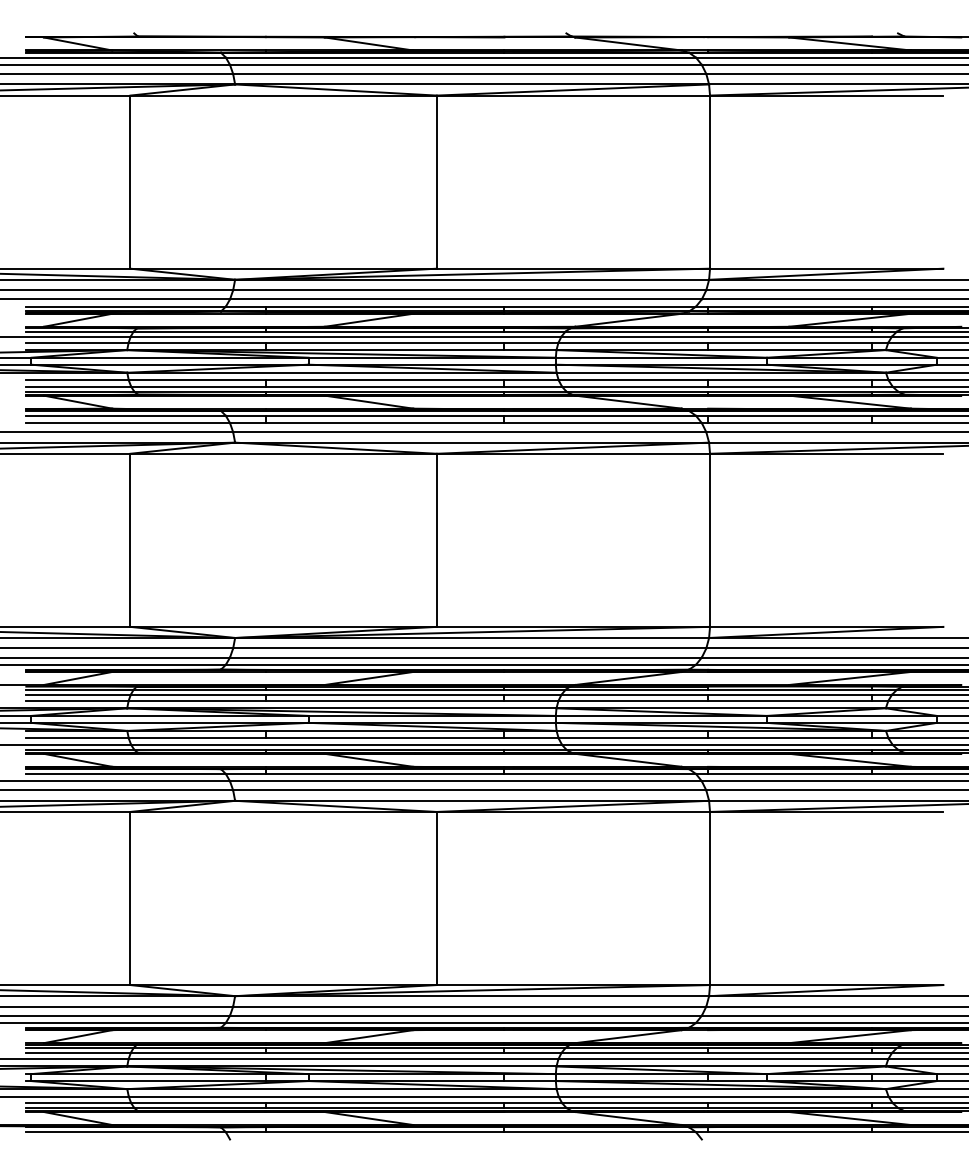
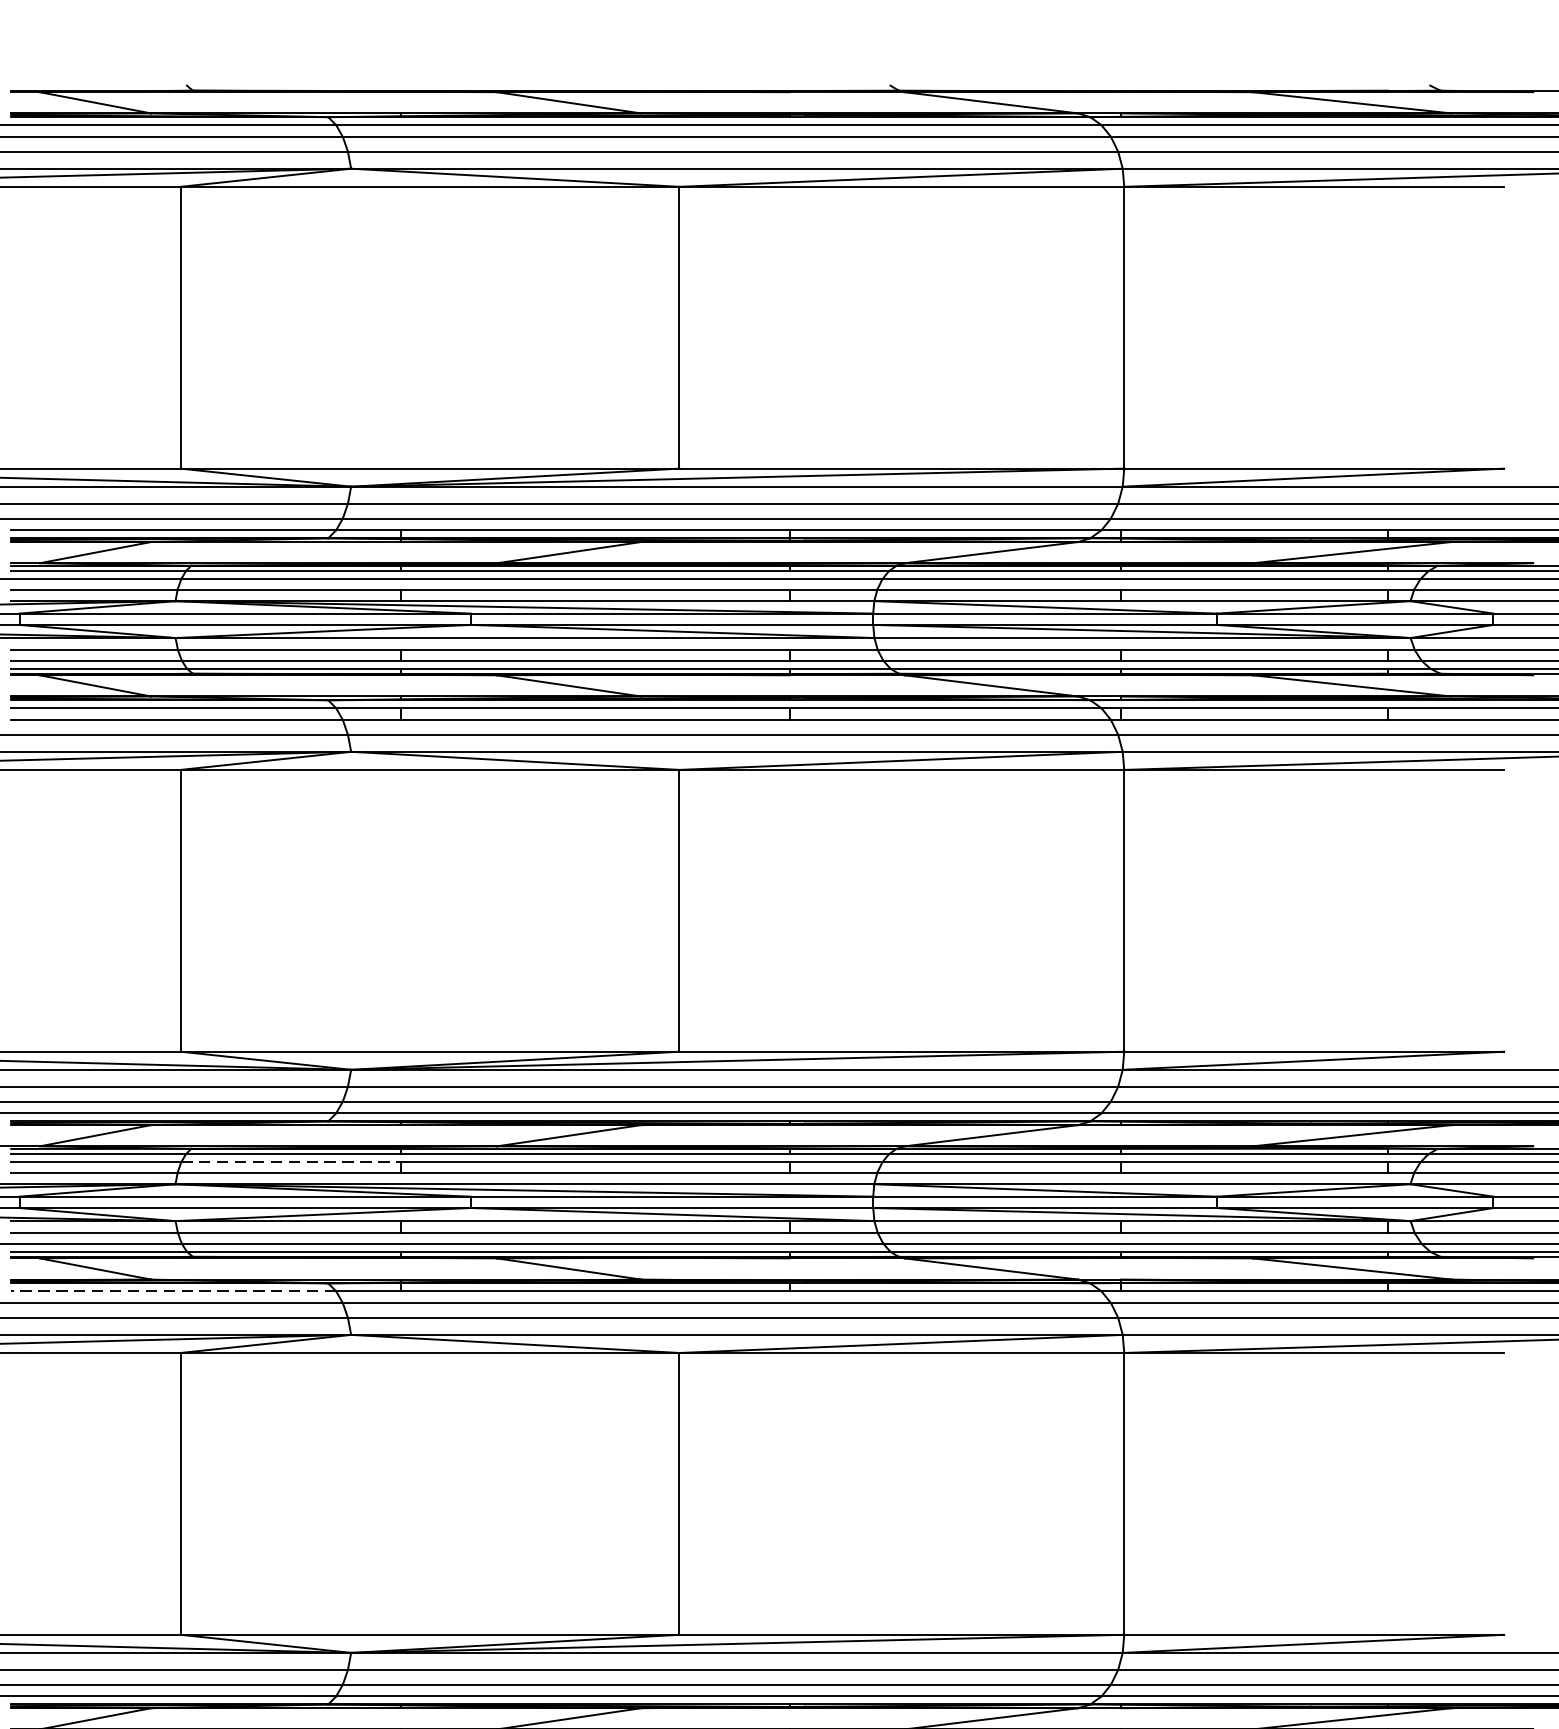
line: (198, 694) -> (291, 1161), solid -> dashed
line: (126, 774) -> (174, 1292), solid -> dashed

